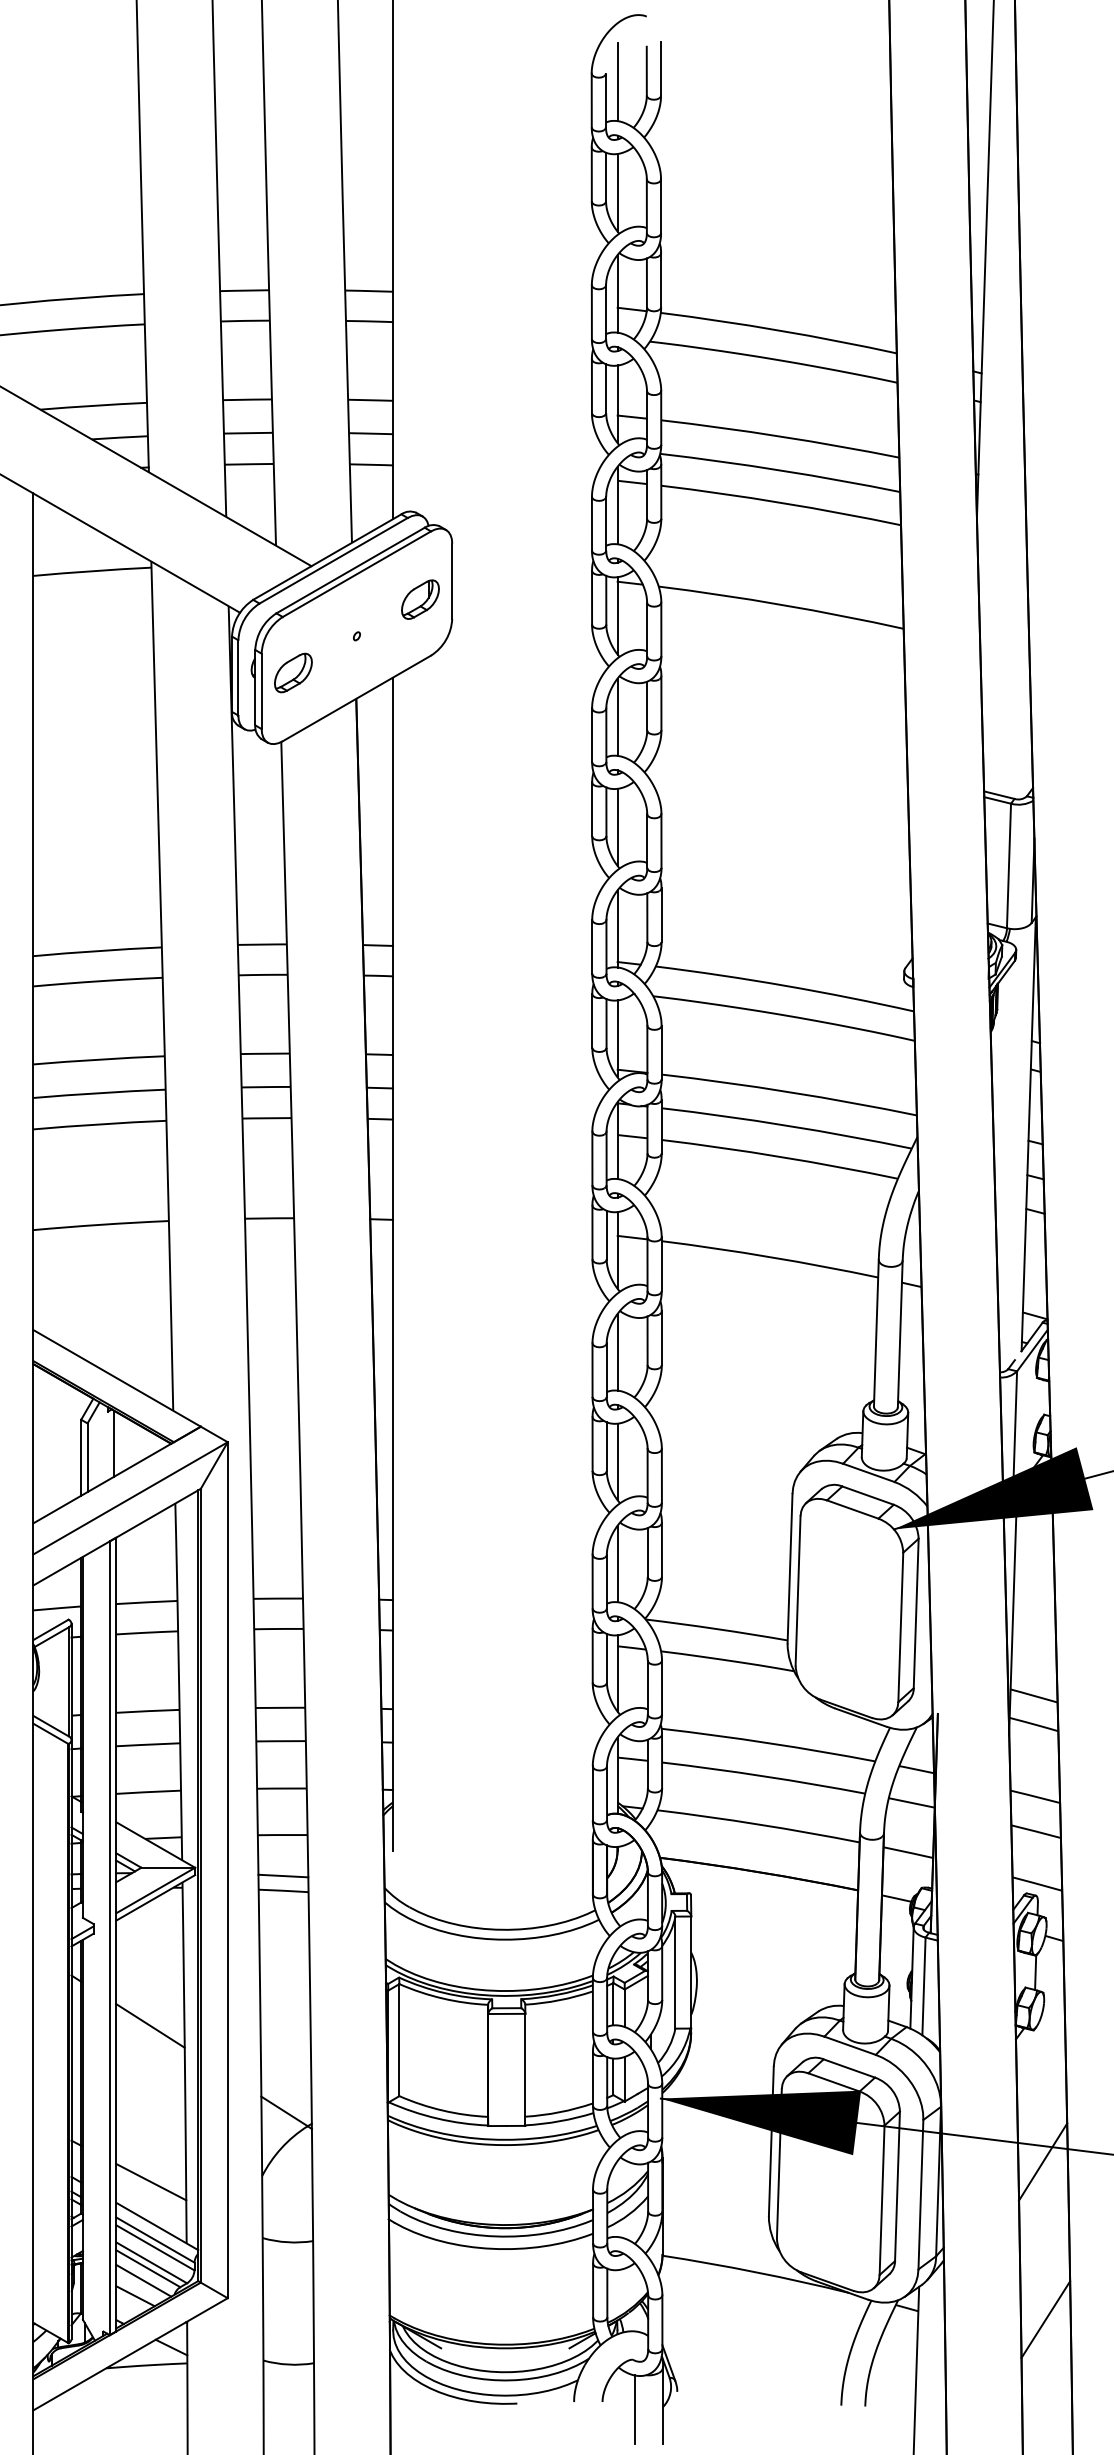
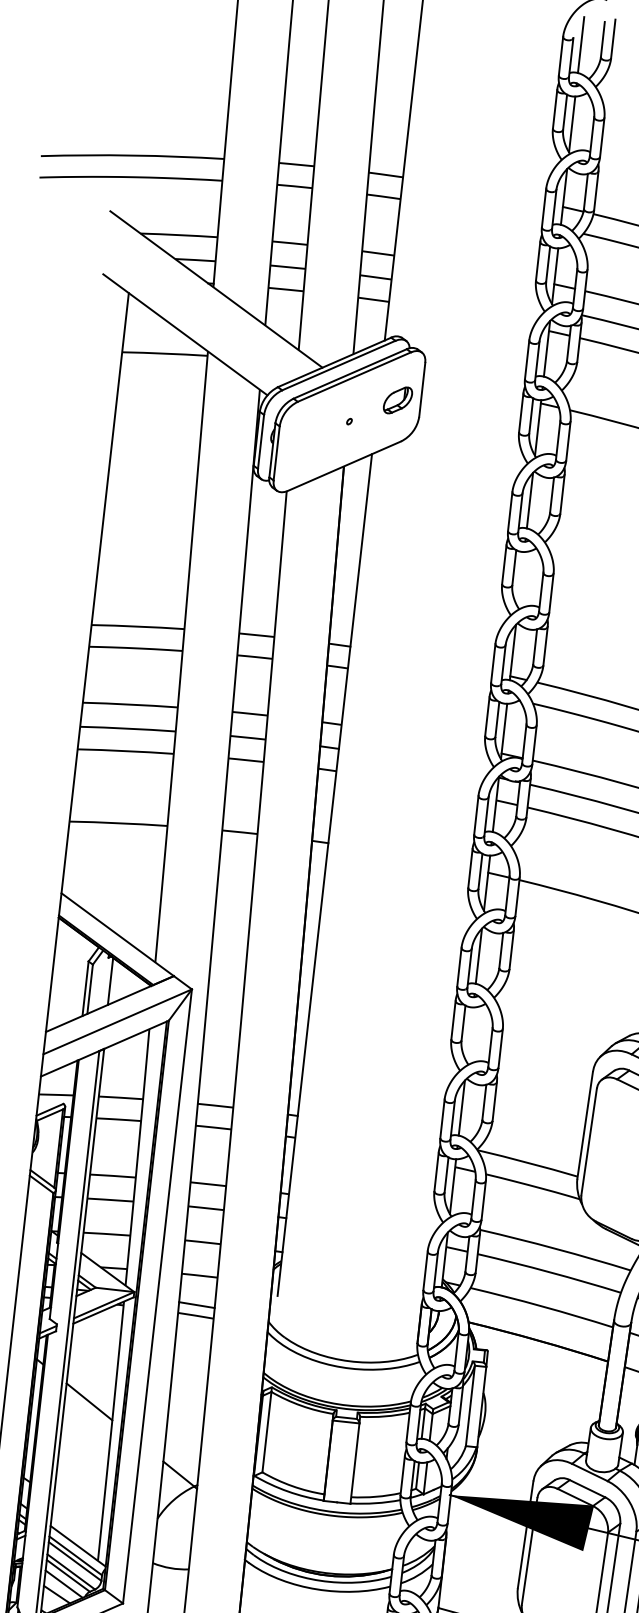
part: (293, 672) -> (301, 442), removed
line: (617, 826) -> (521, 579), removed
line: (617, 1461) -> (469, 1034), removed
line: (151, 2181) -> (77, 1513), removed

